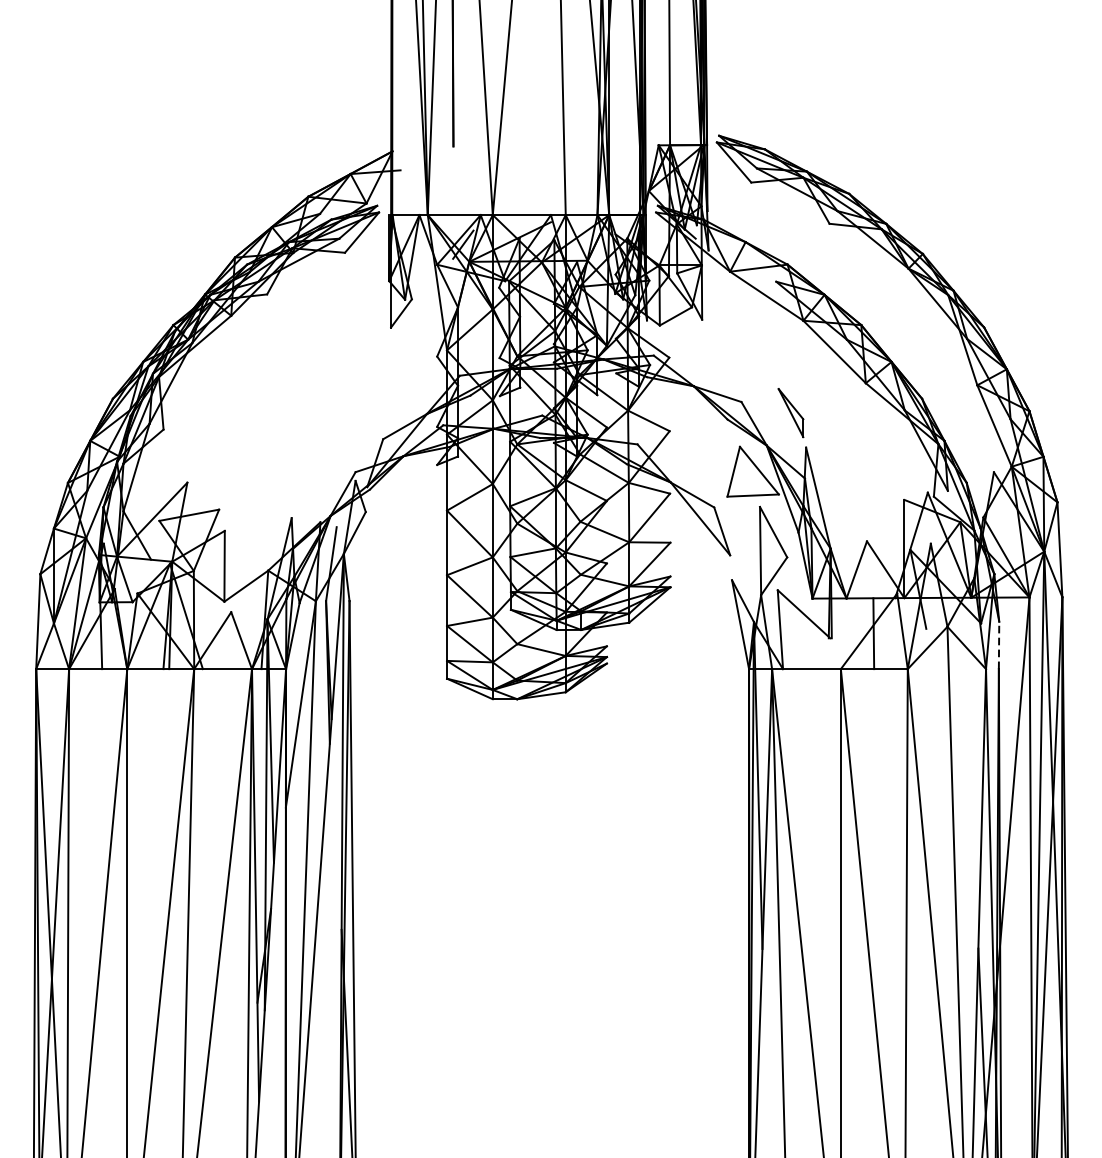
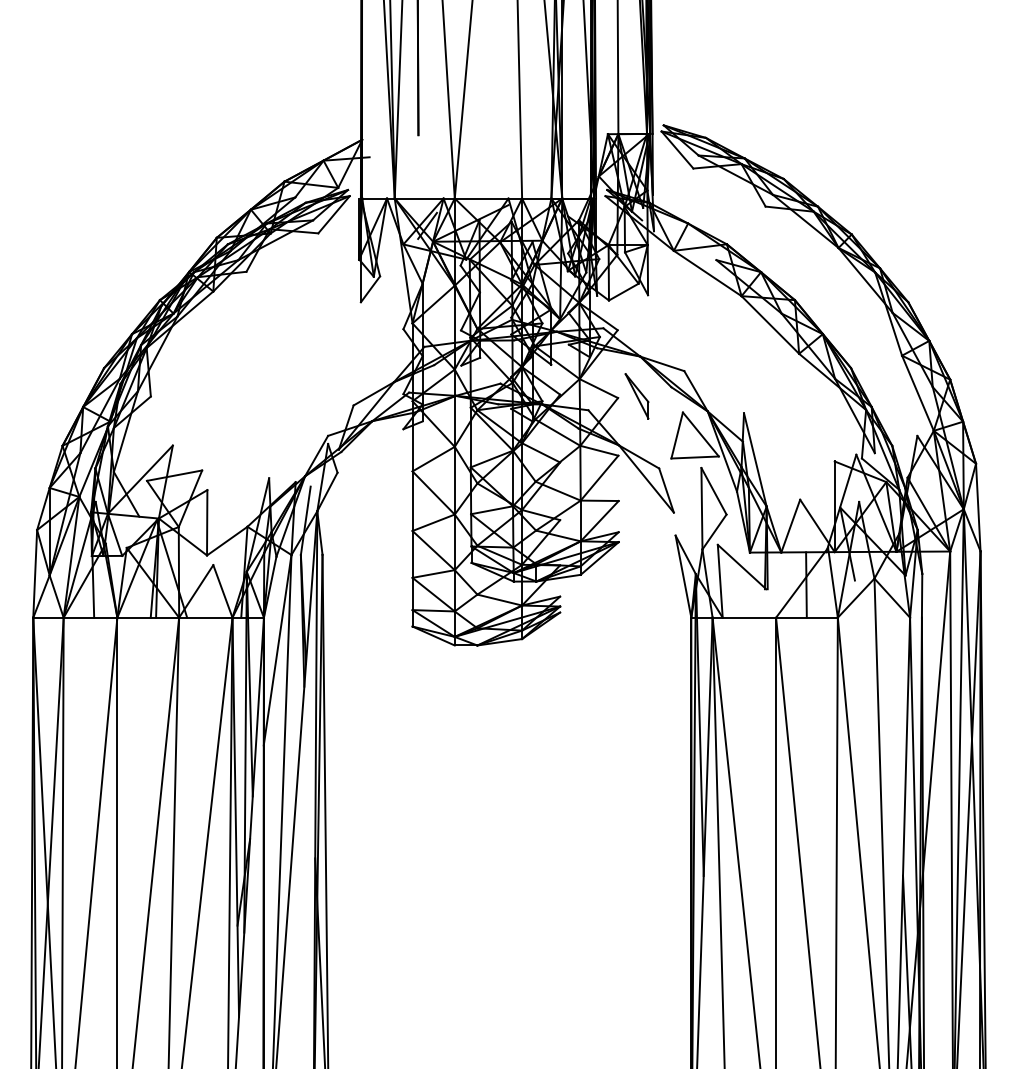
part: (790, 413) -> (636, 396), moved
line: (999, 645) -> (922, 595), dashed -> solid

